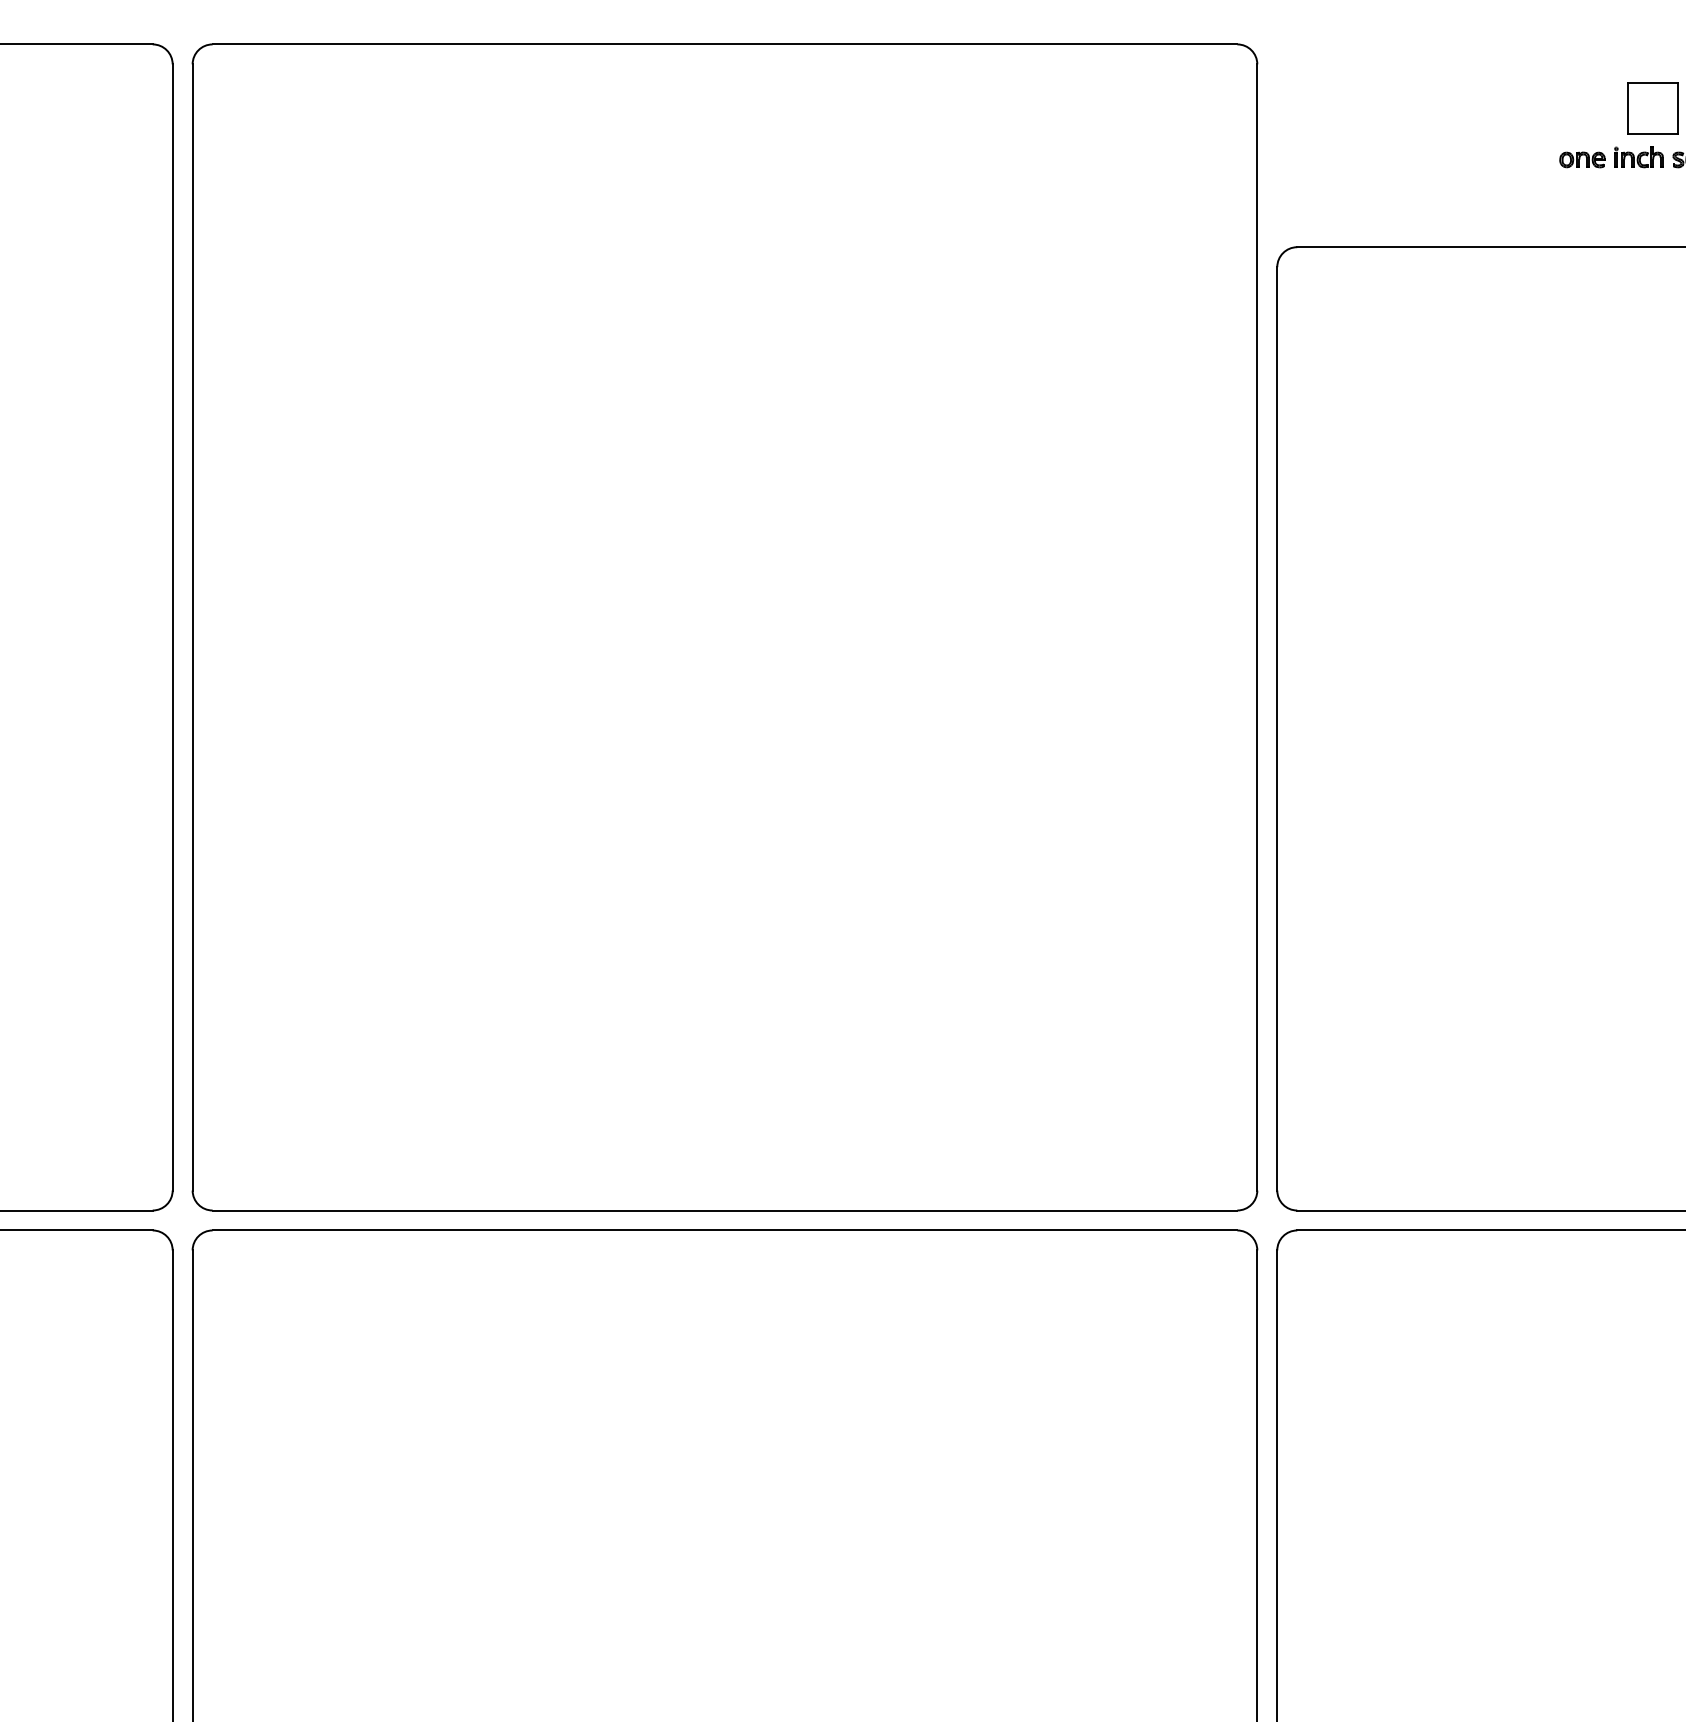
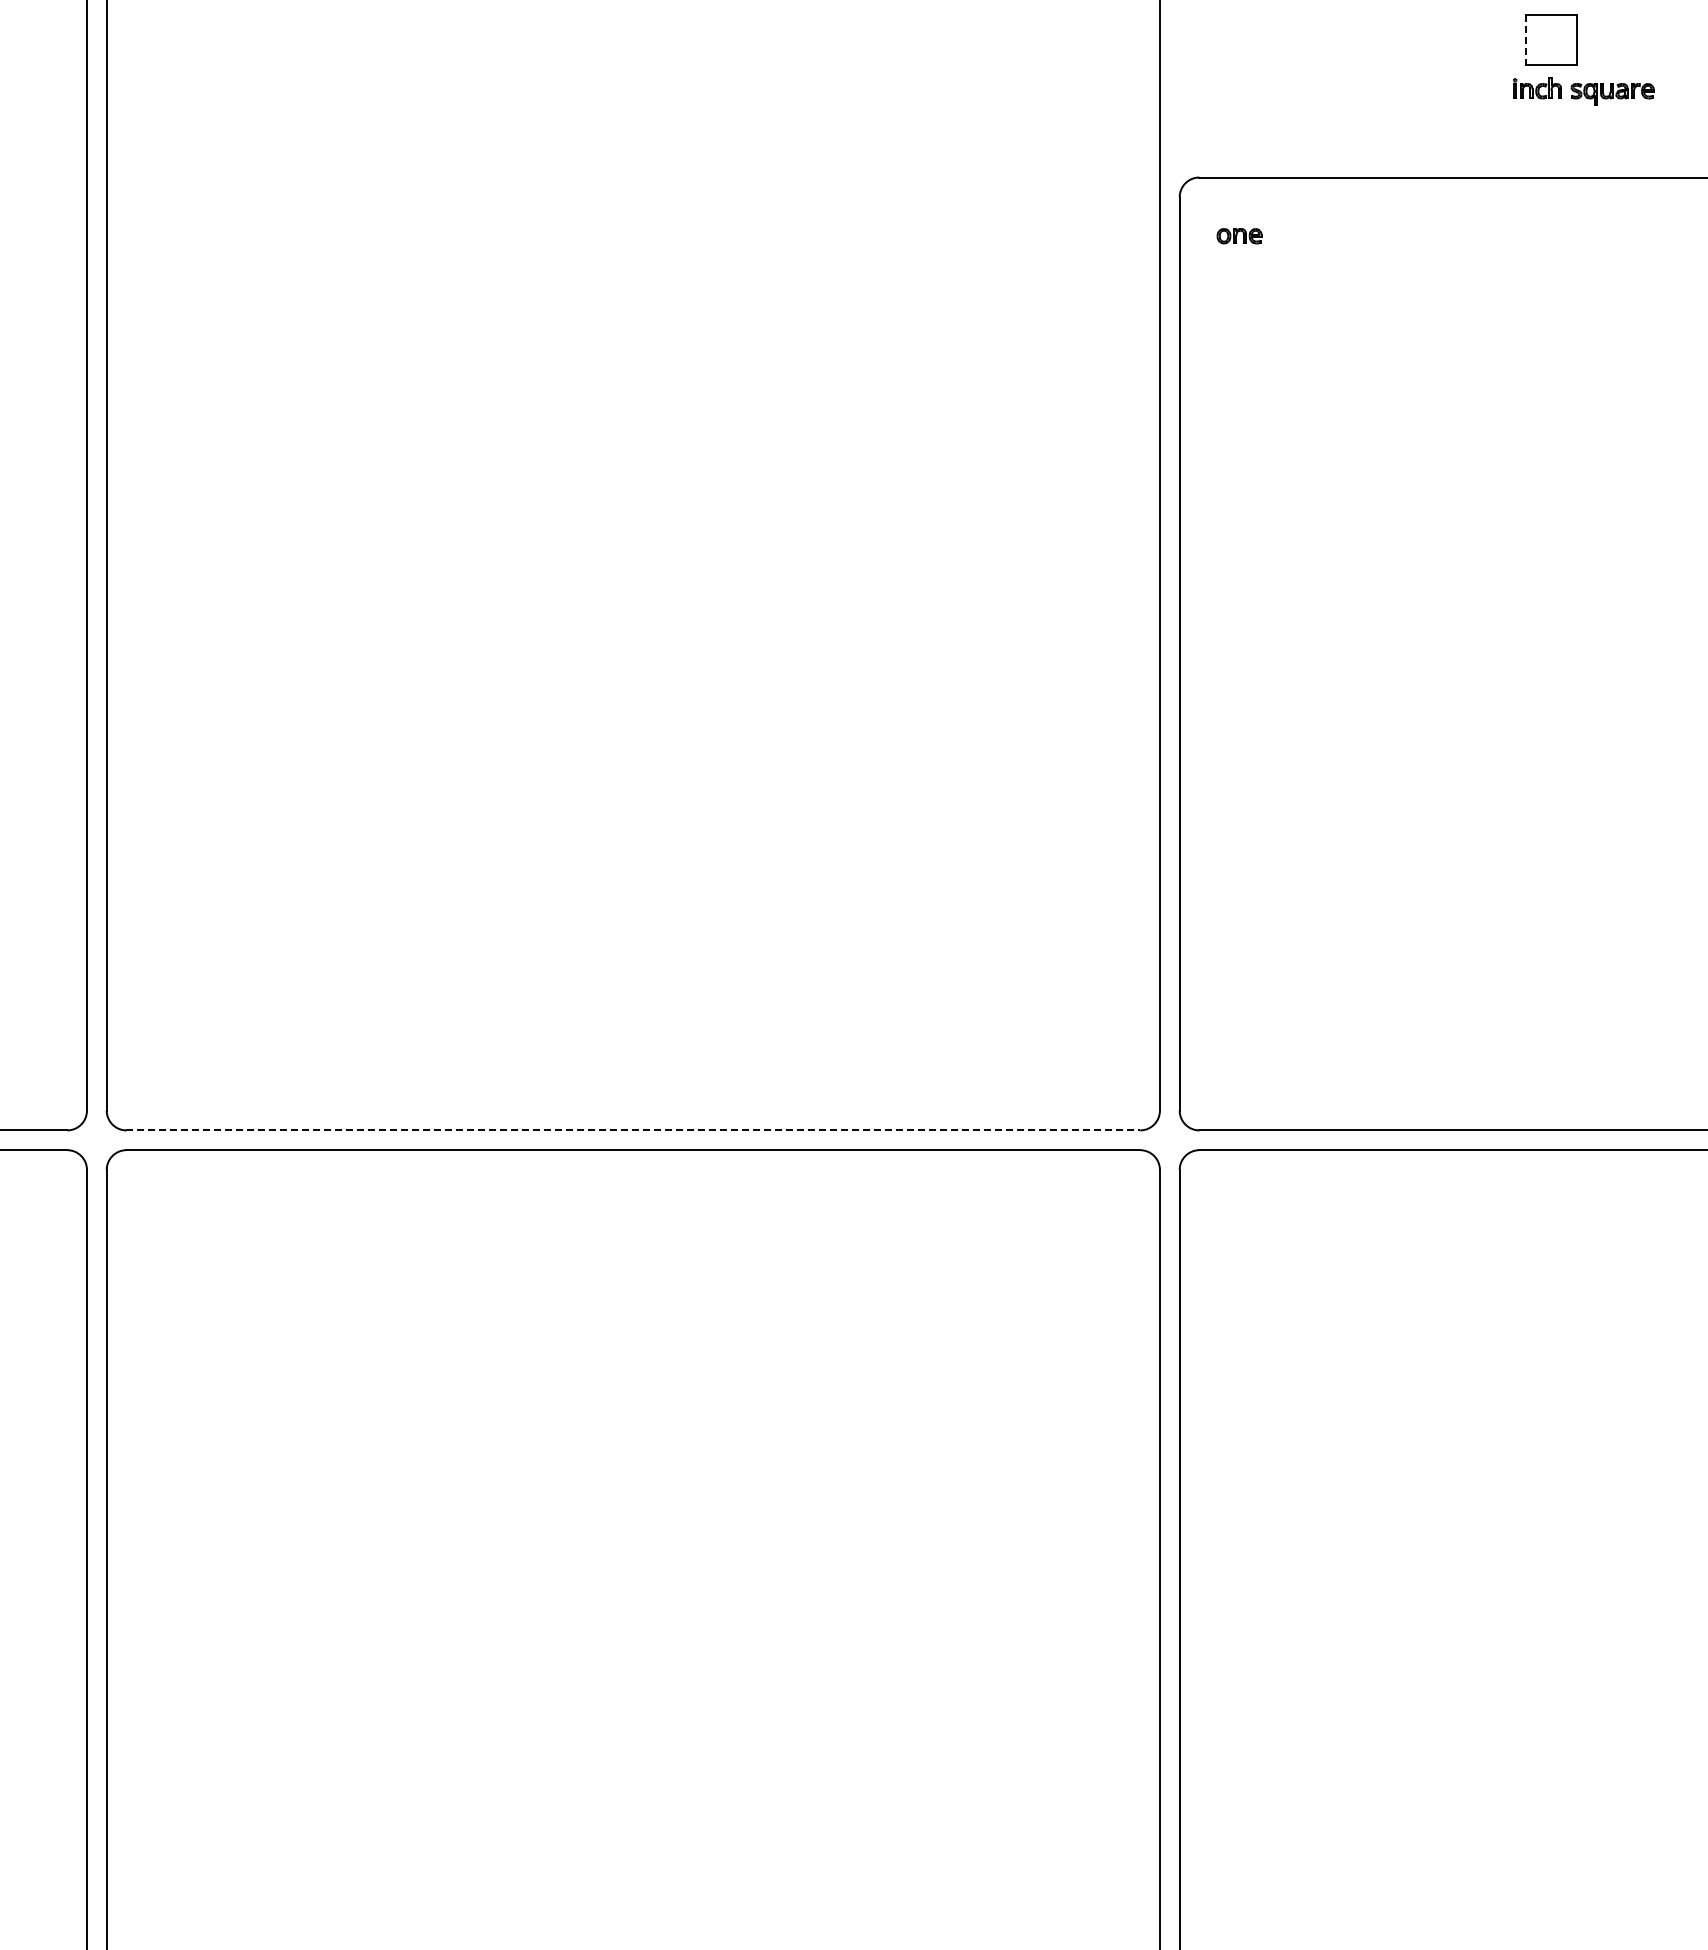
line: (1627, 108) -> (1526, 40), solid -> dashed
part: (1582, 160) -> (1239, 236), moved
line: (725, 1210) -> (633, 1130), solid -> dashed

